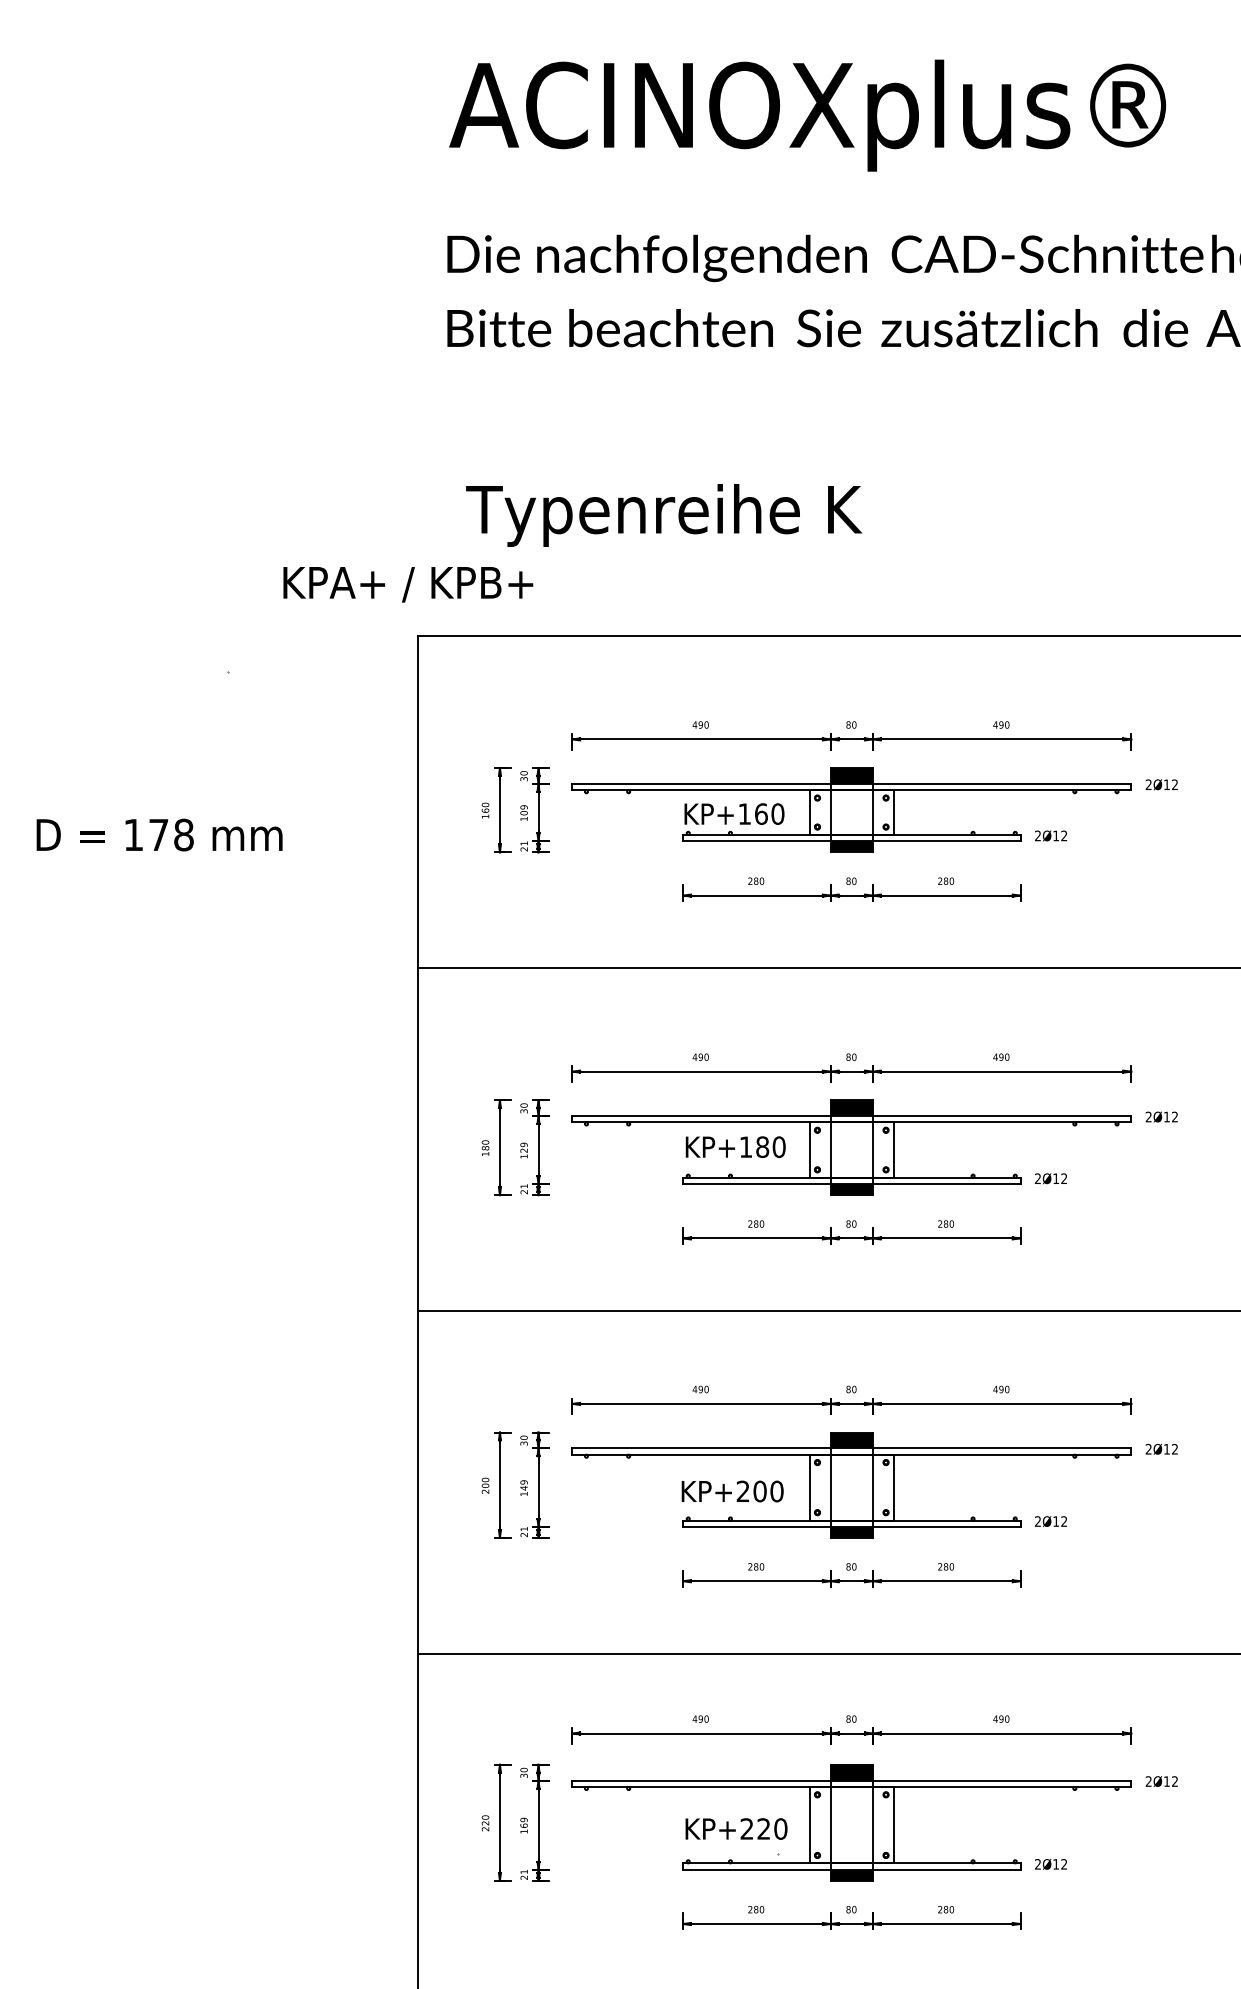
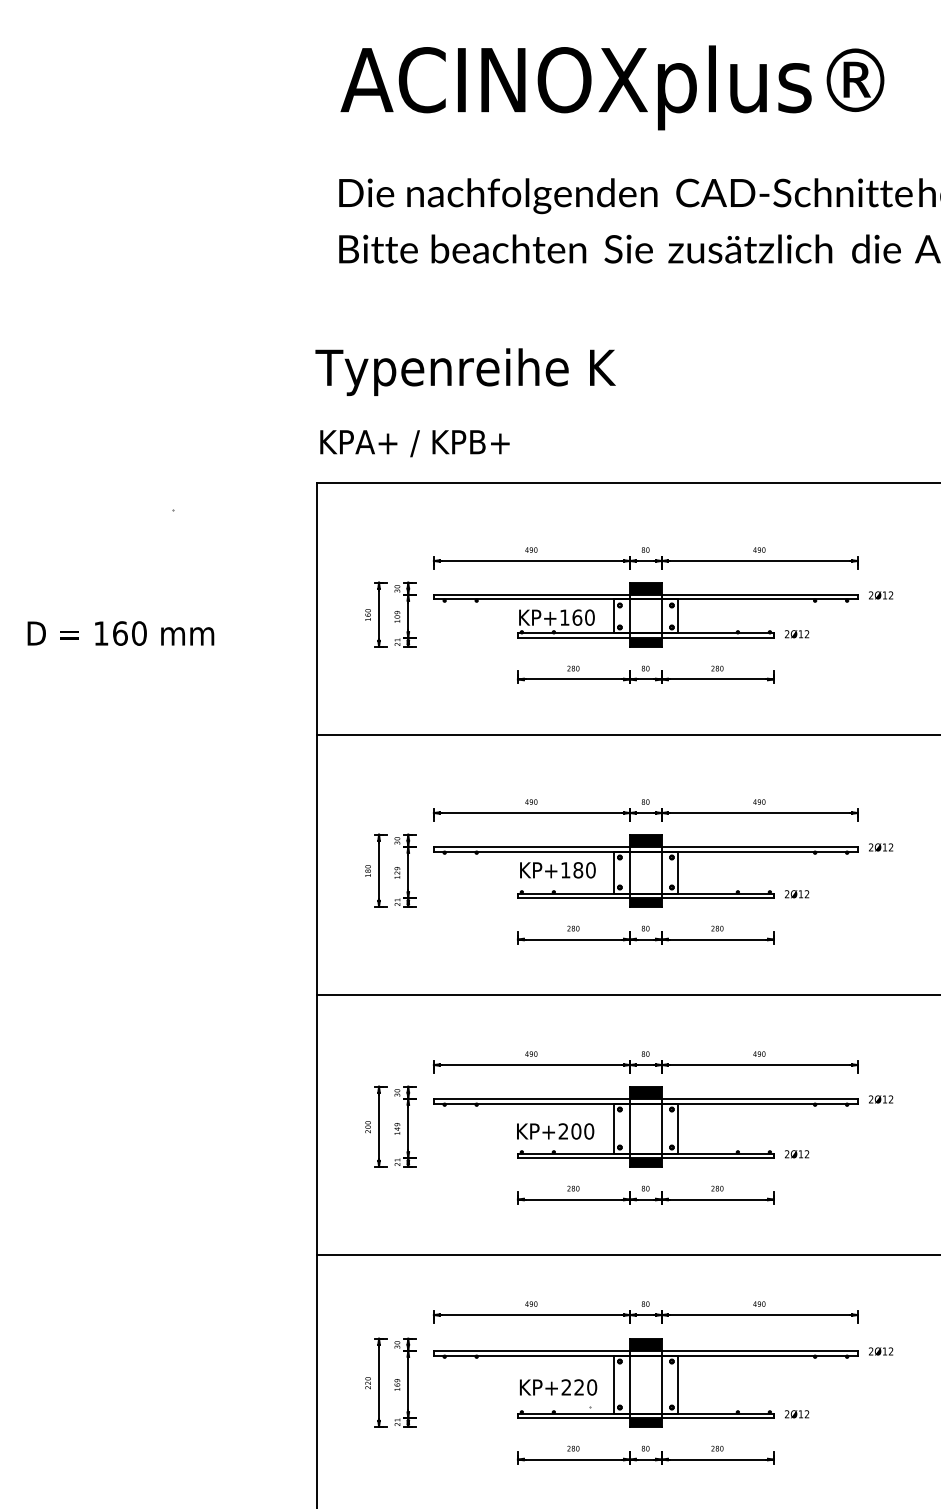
text: (664, 515) -> (465, 372), moved
text: (408, 584) -> (415, 443), moved
text: (171, 834) -> (129, 633), 178 -> 160

